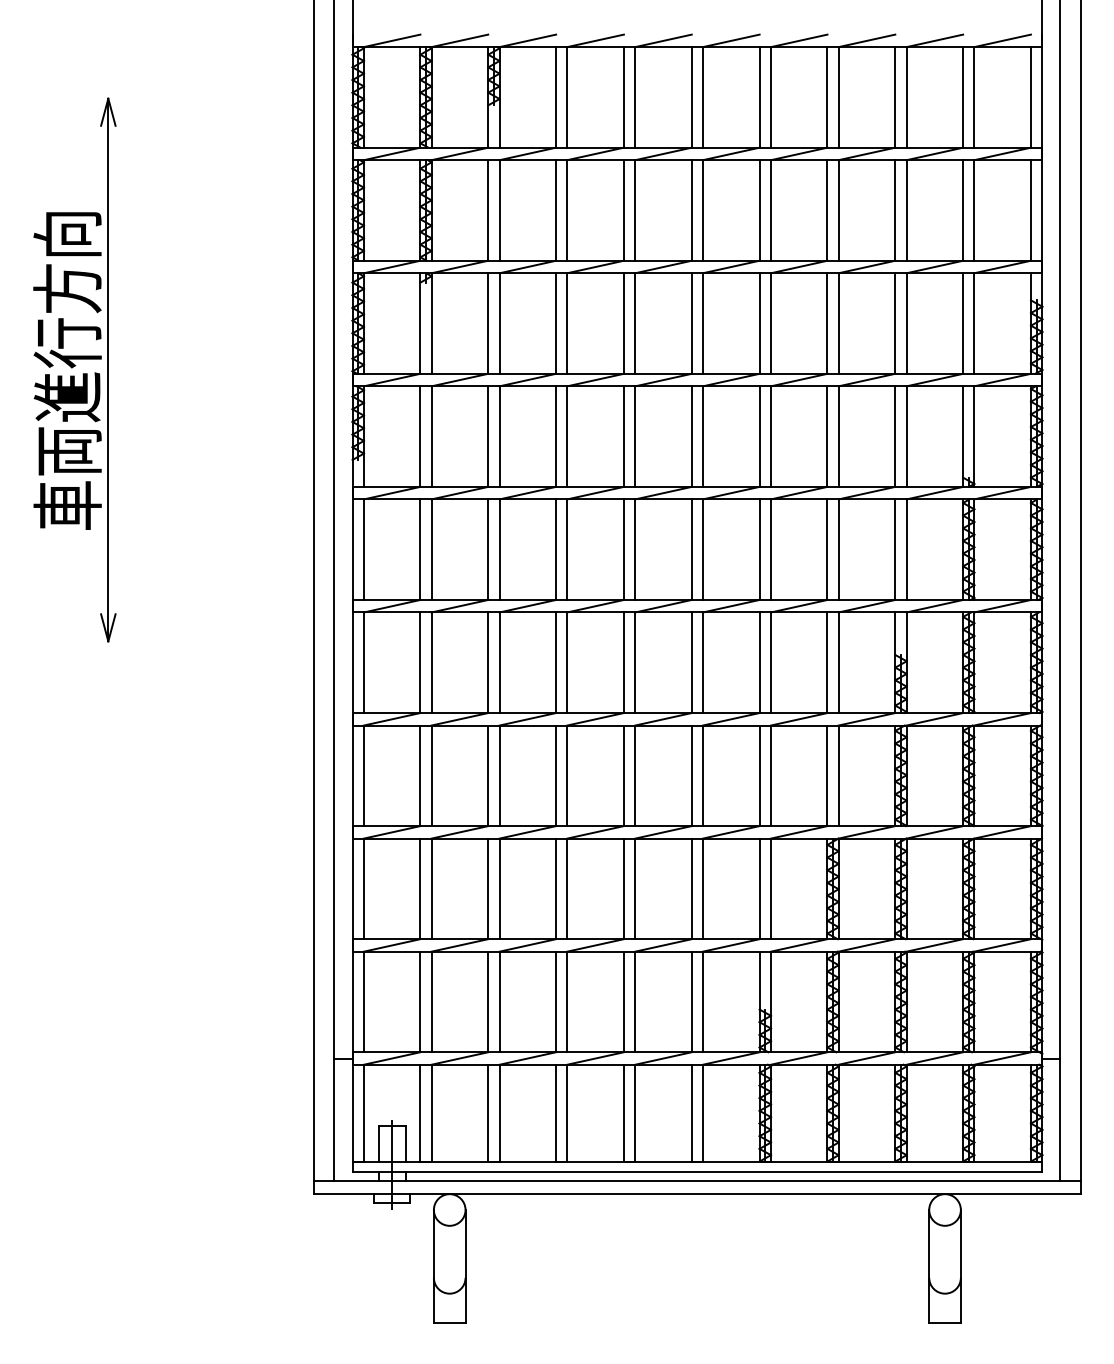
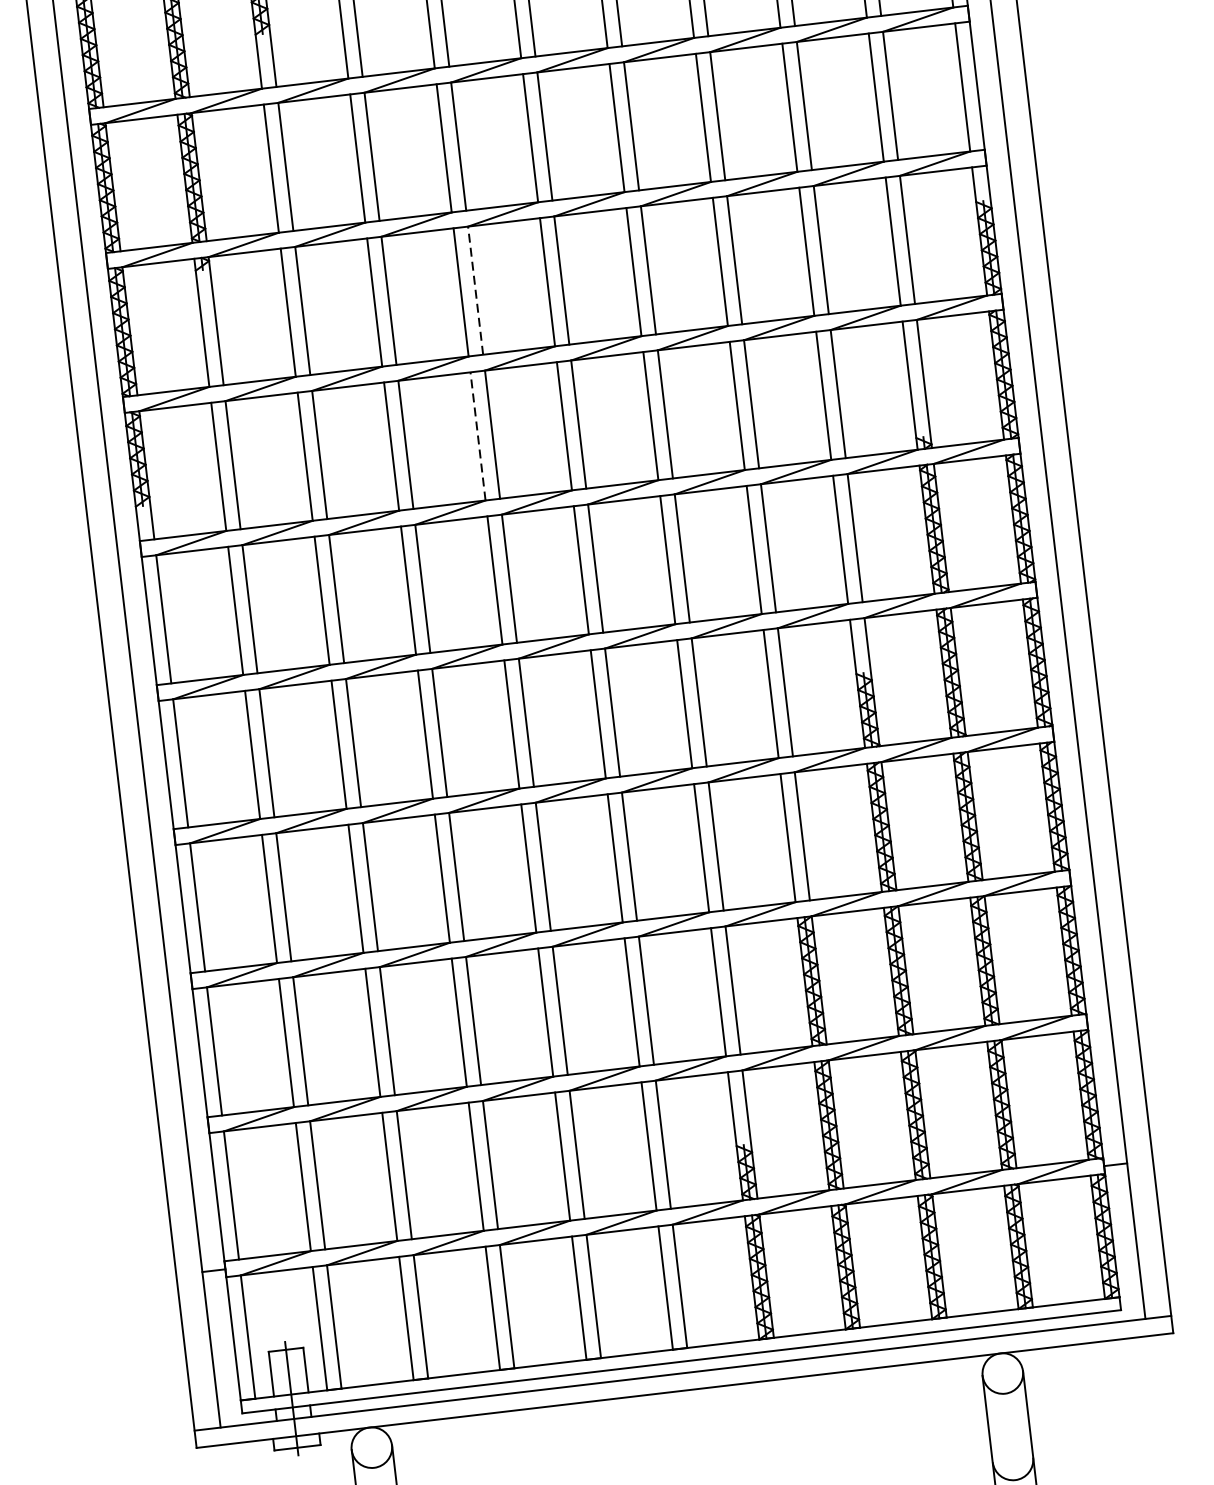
line: (635, 323) -> (475, 290), solid -> dashed
line: (623, 436) -> (477, 436), solid -> dashed

